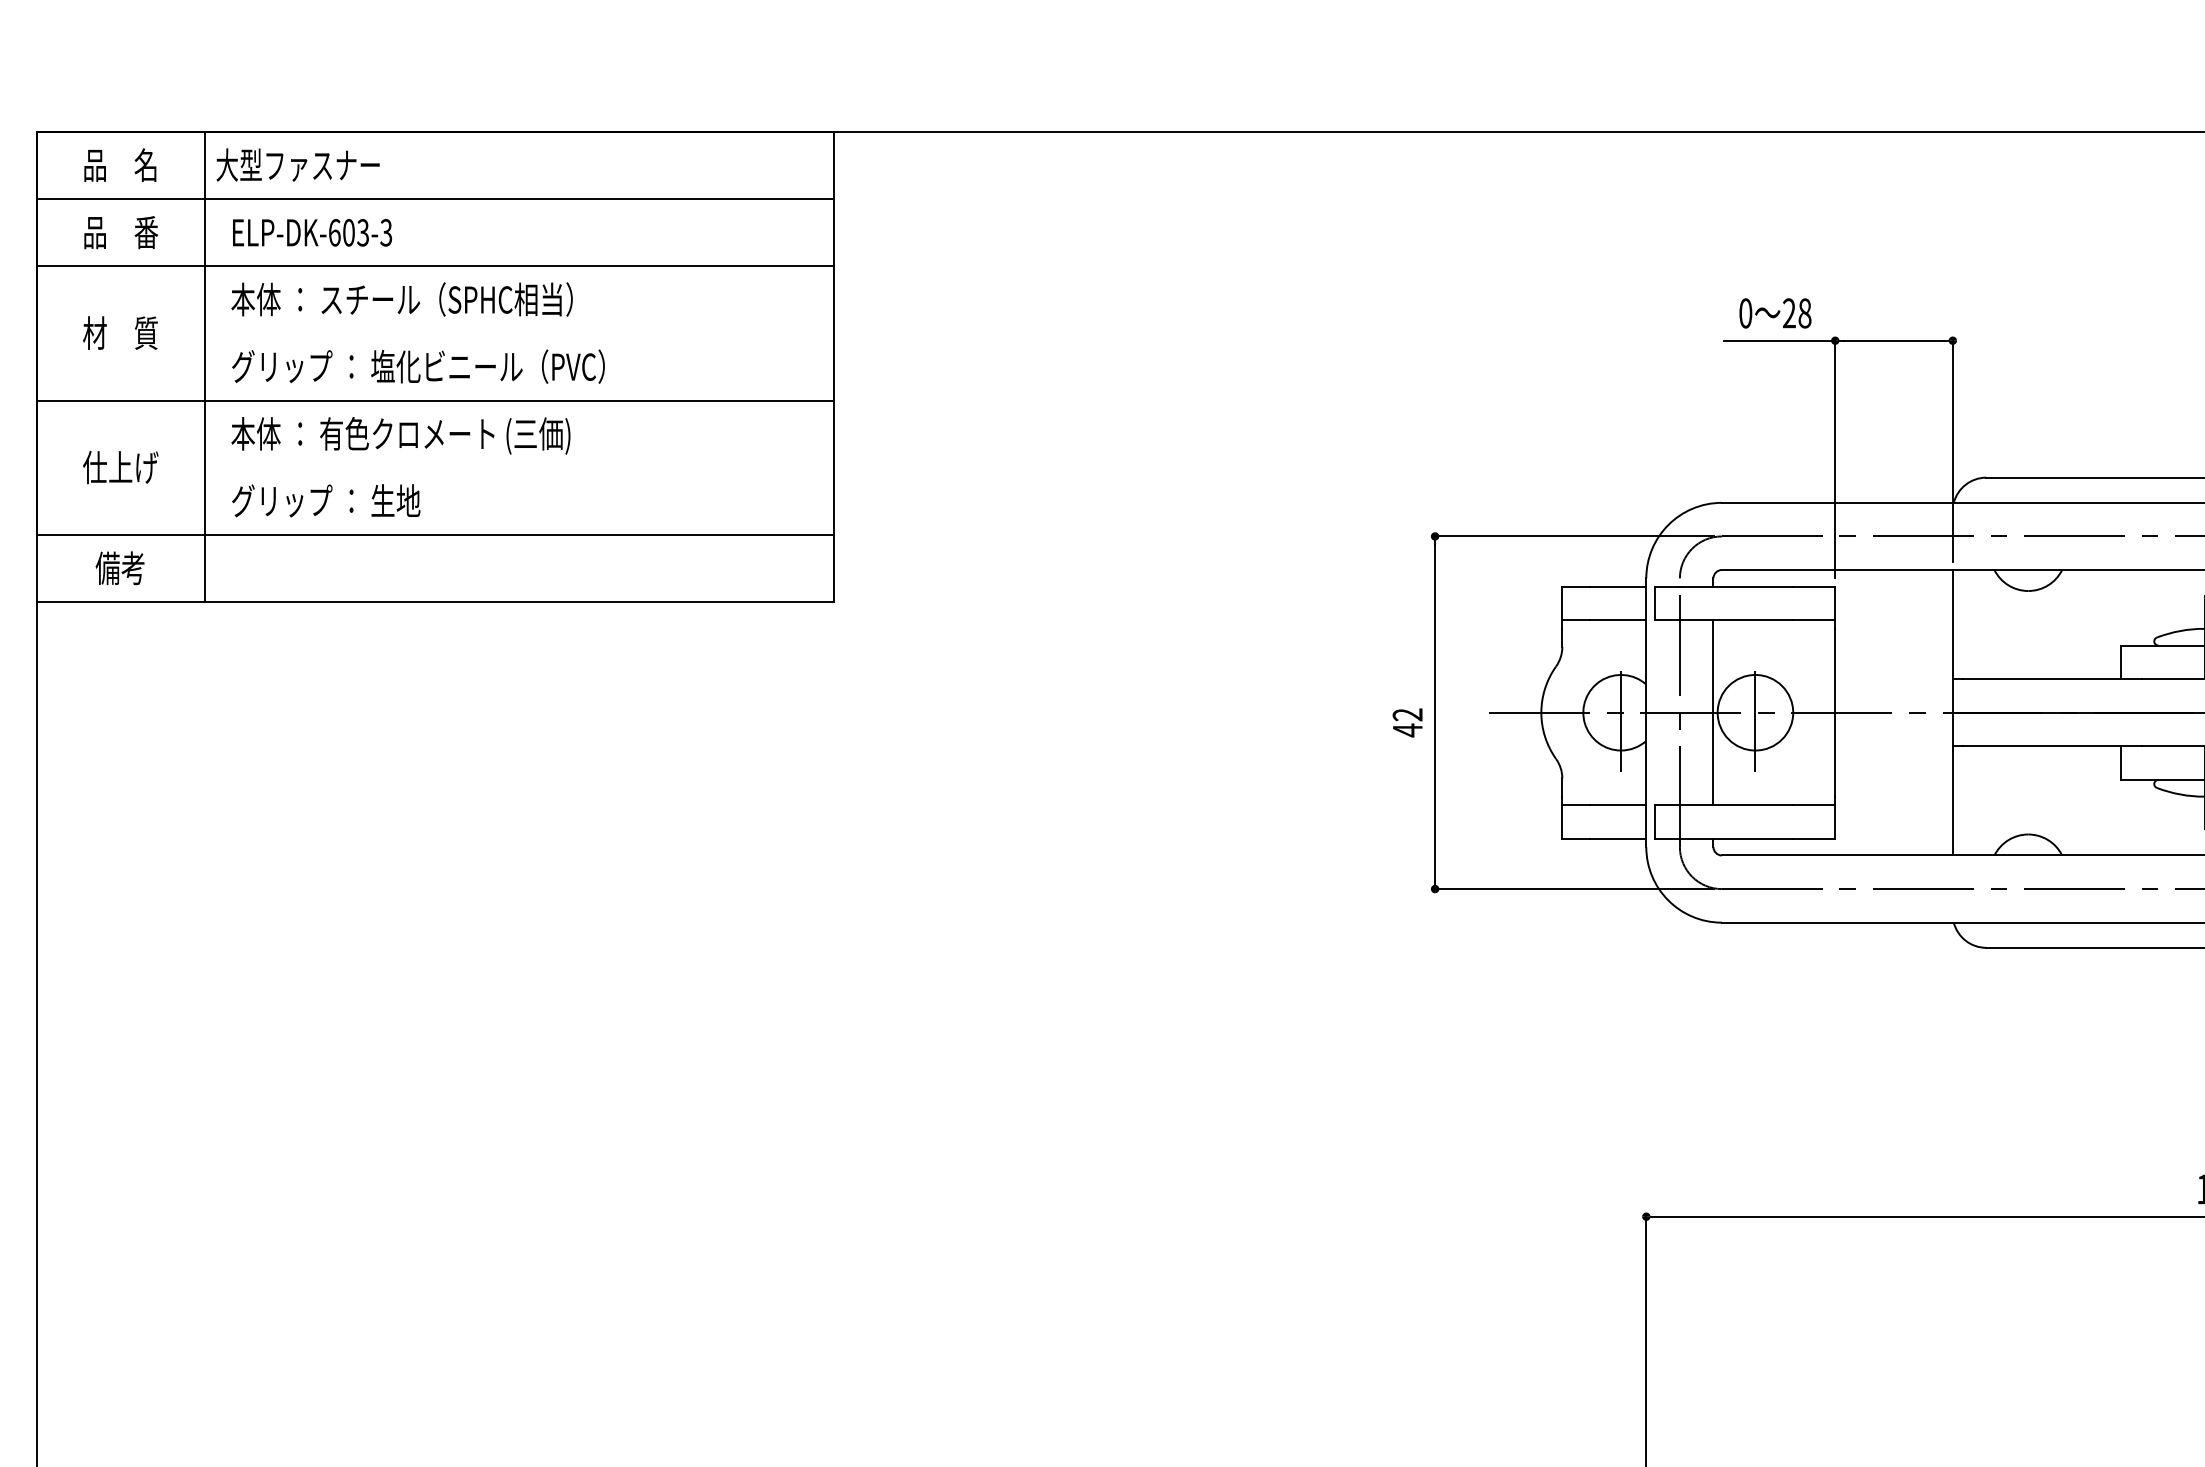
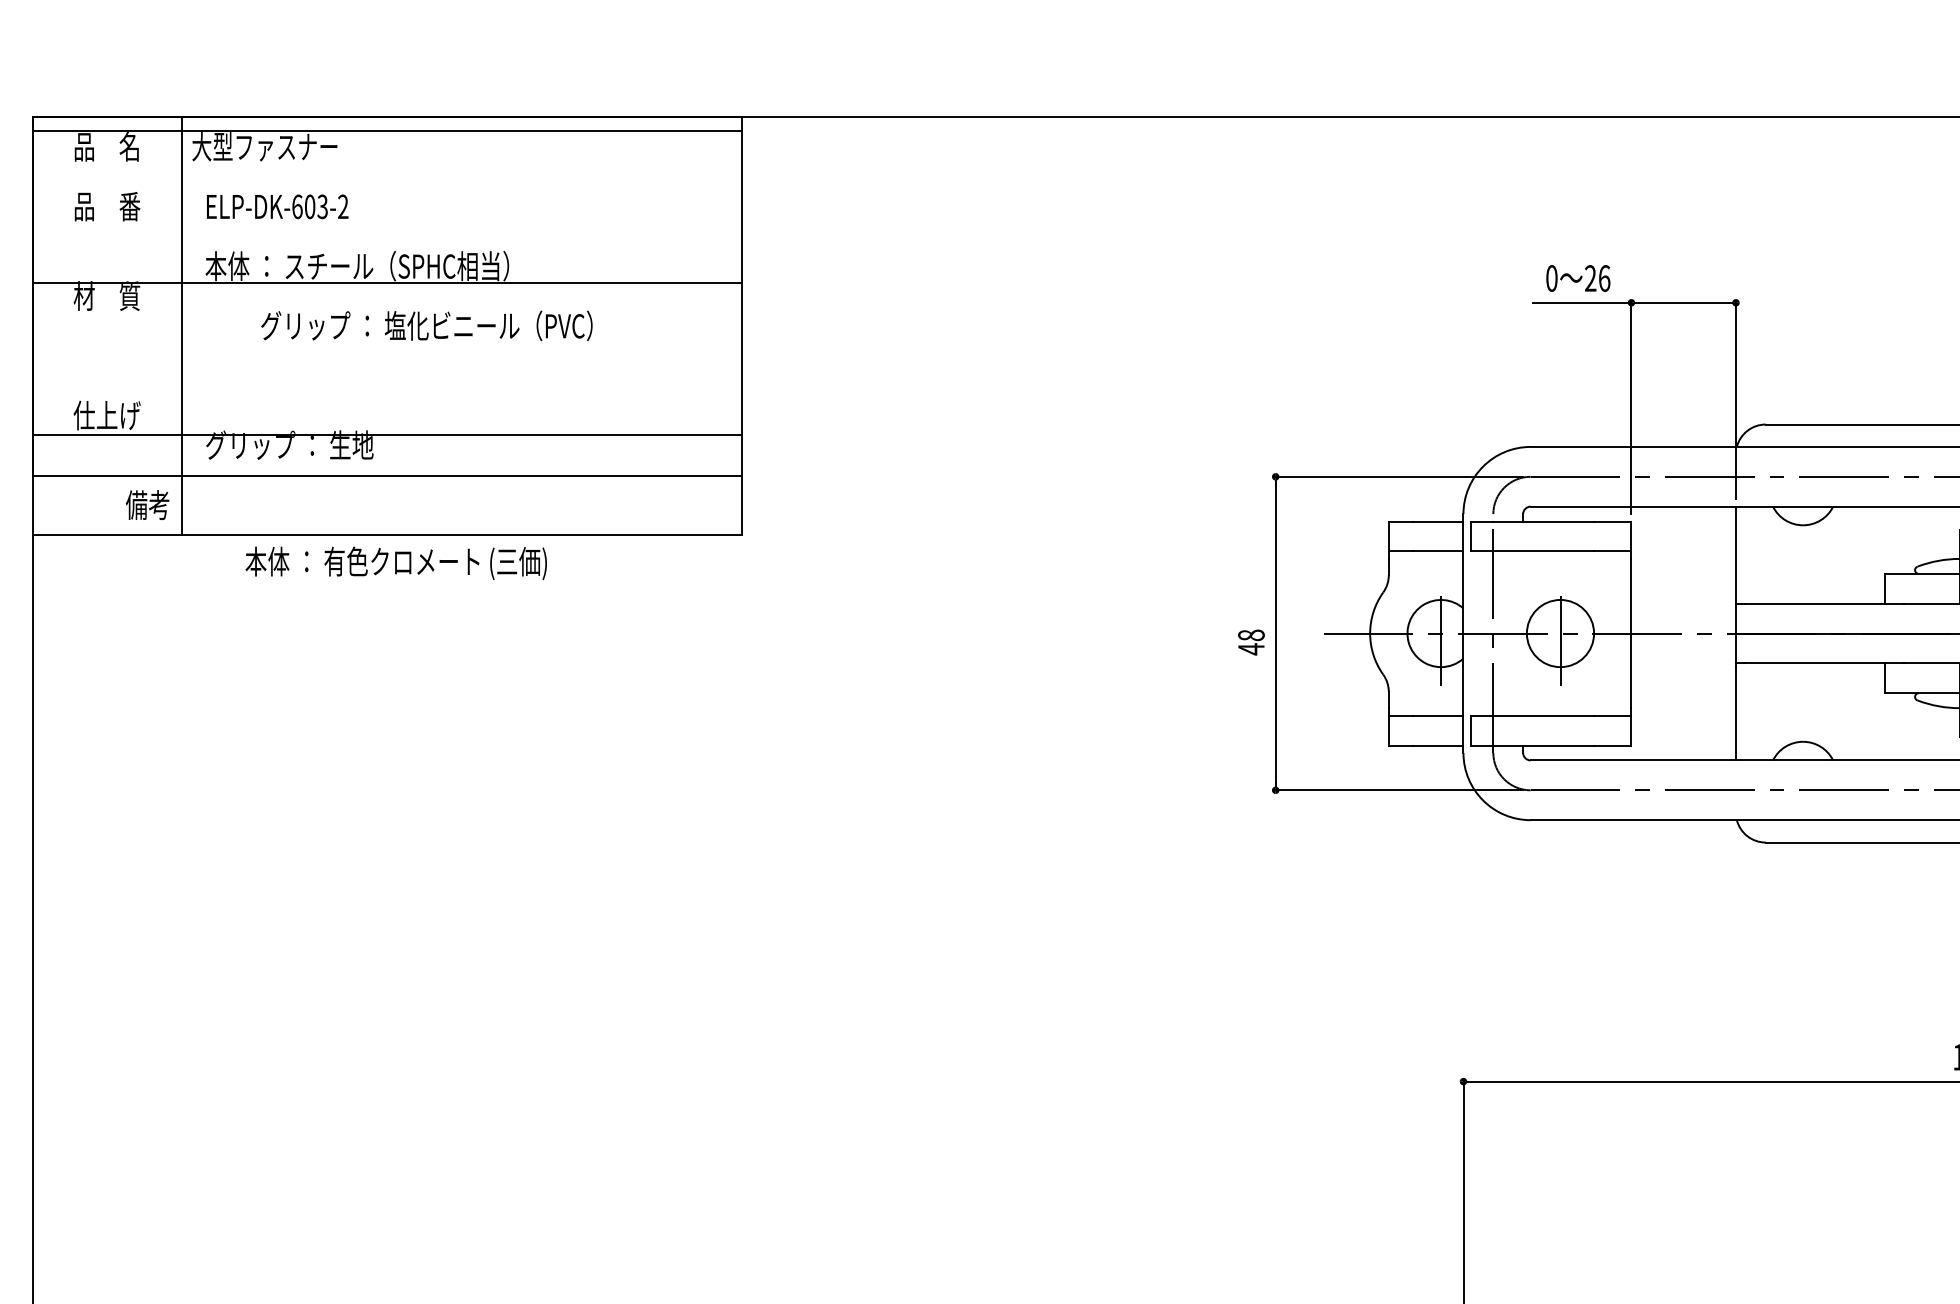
line: (434, 199) -> (386, 131), moved
text: (386, 233) -> (343, 207), ELP-DK-603-3 -> ELP-DK-603-2
line: (434, 266) -> (386, 282), moved
text: (1804, 313) -> (1604, 278), 28 -> 26
text: (418, 366) -> (426, 325), moved
line: (434, 401) -> (386, 435), moved
text: (400, 435) -> (395, 563), moved
text: (119, 567) -> (147, 504), moved
line: (1713, 712) -> (1523, 633), removed
text: (1407, 714) -> (1251, 635), 42 -> 48

